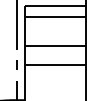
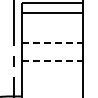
line: (55, 46) -> (52, 42), solid -> dashed
line: (55, 64) -> (52, 60), solid -> dashed

